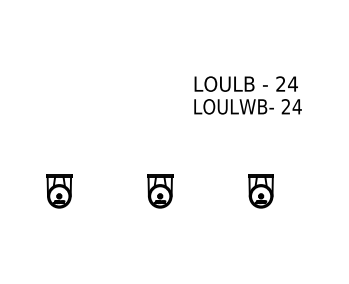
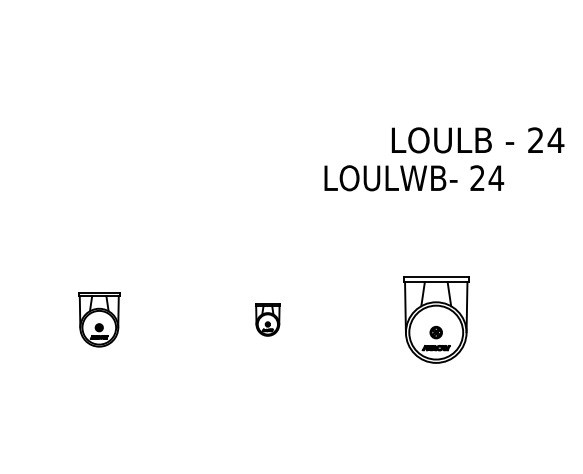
text: (245, 83) -> (476, 139), moved
part: (160, 191) -> (268, 319), size x0.6
part: (260, 191) -> (435, 319), size x1.6

